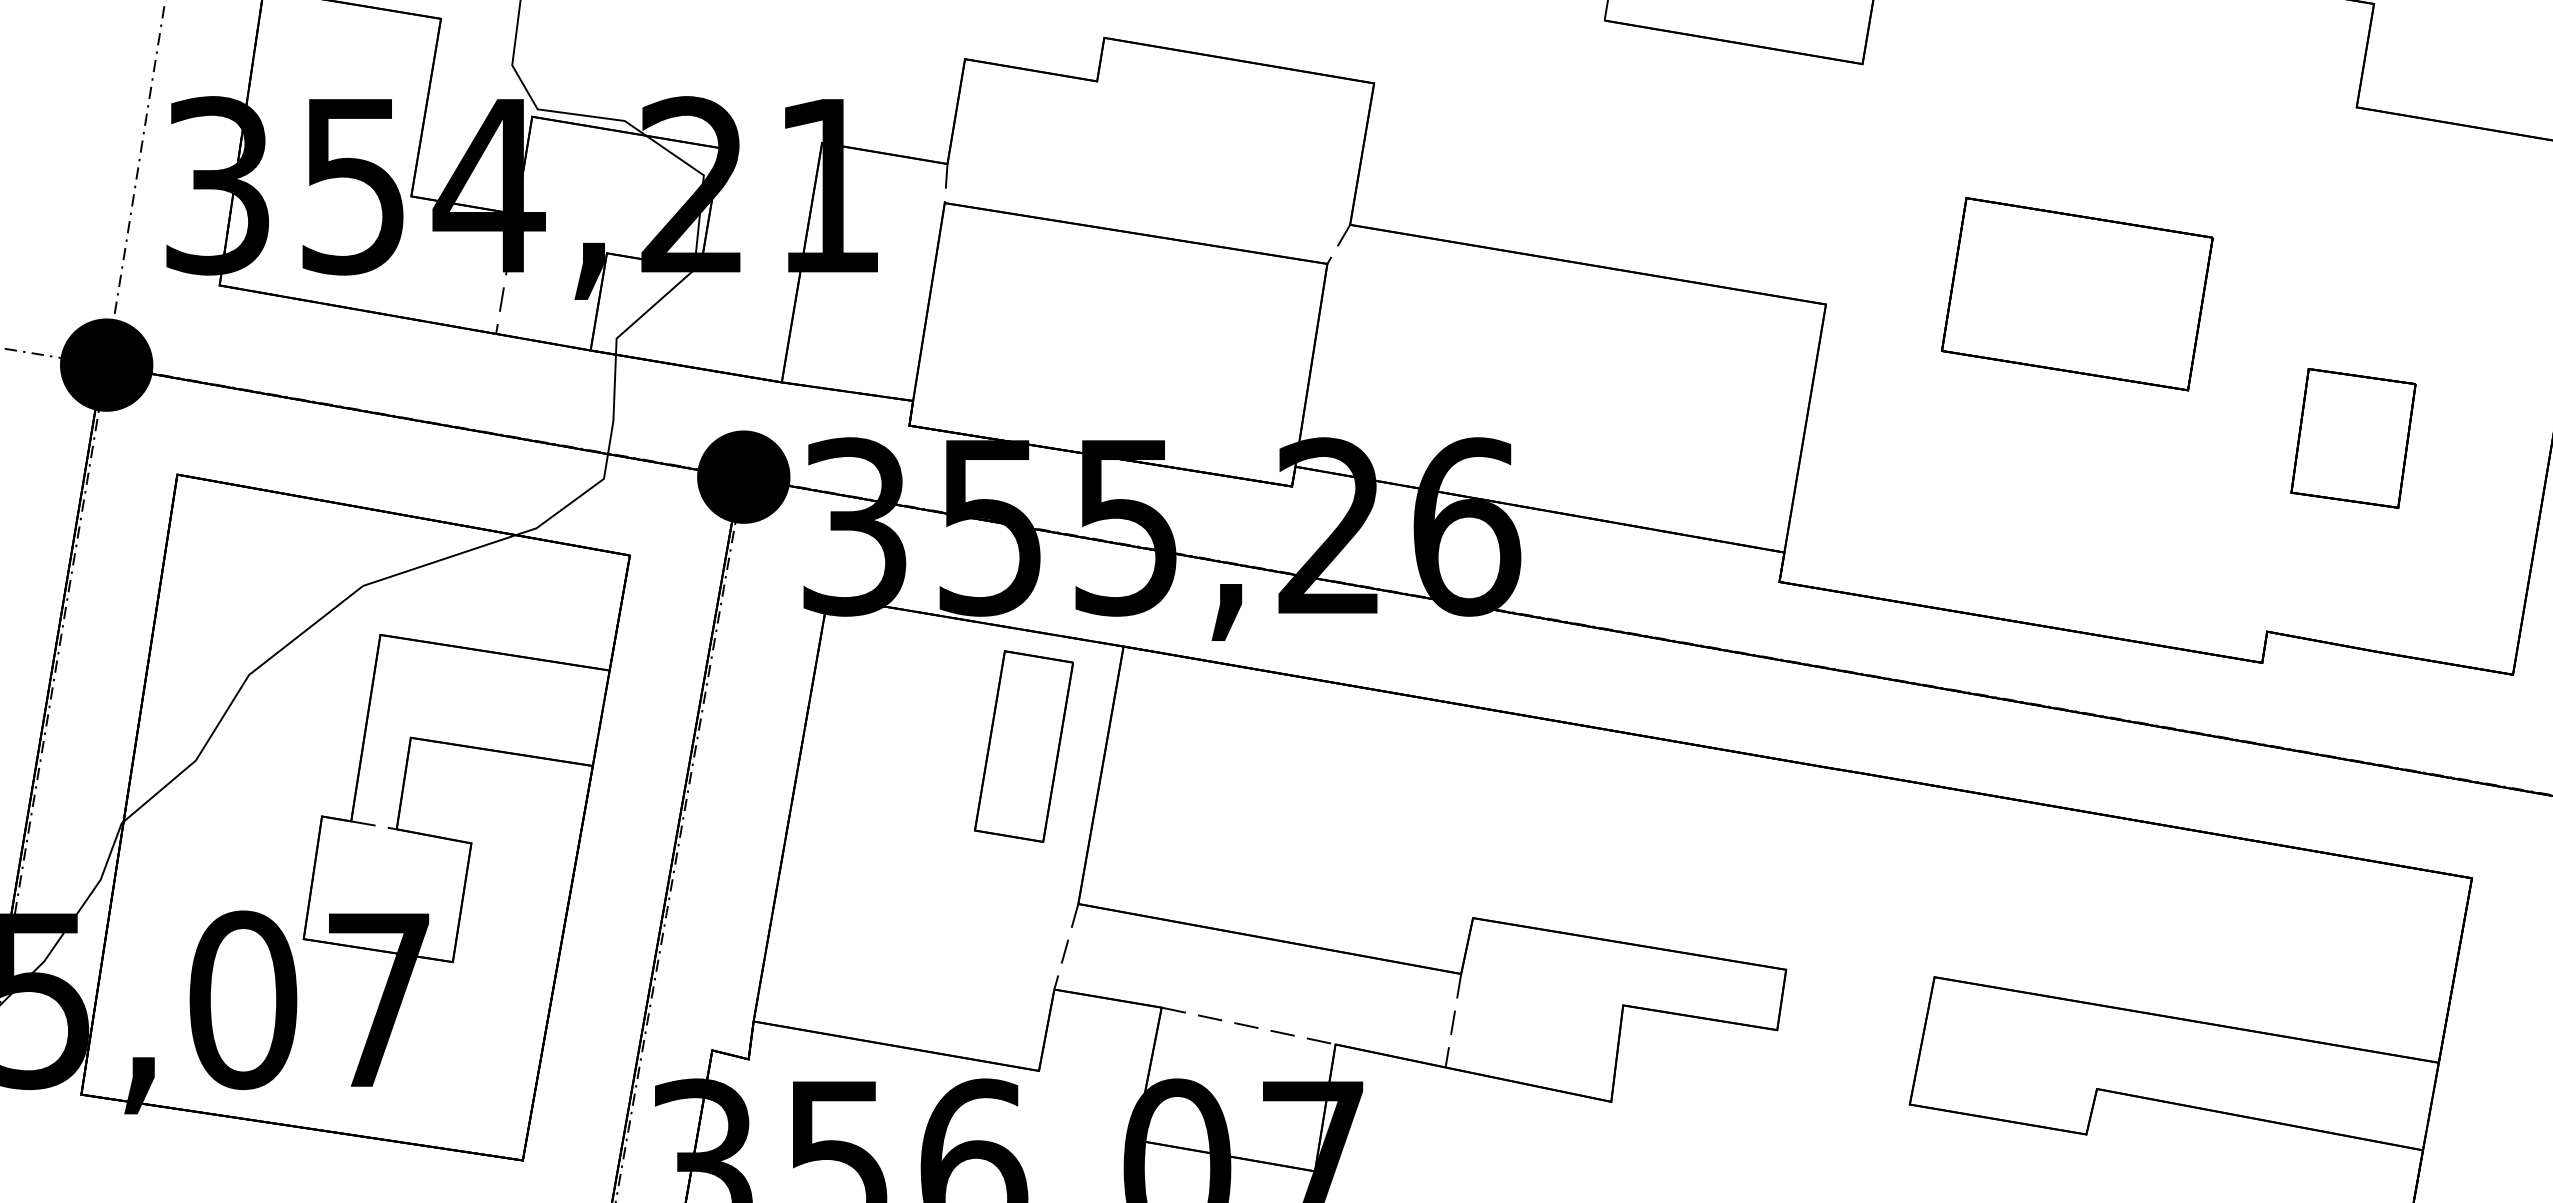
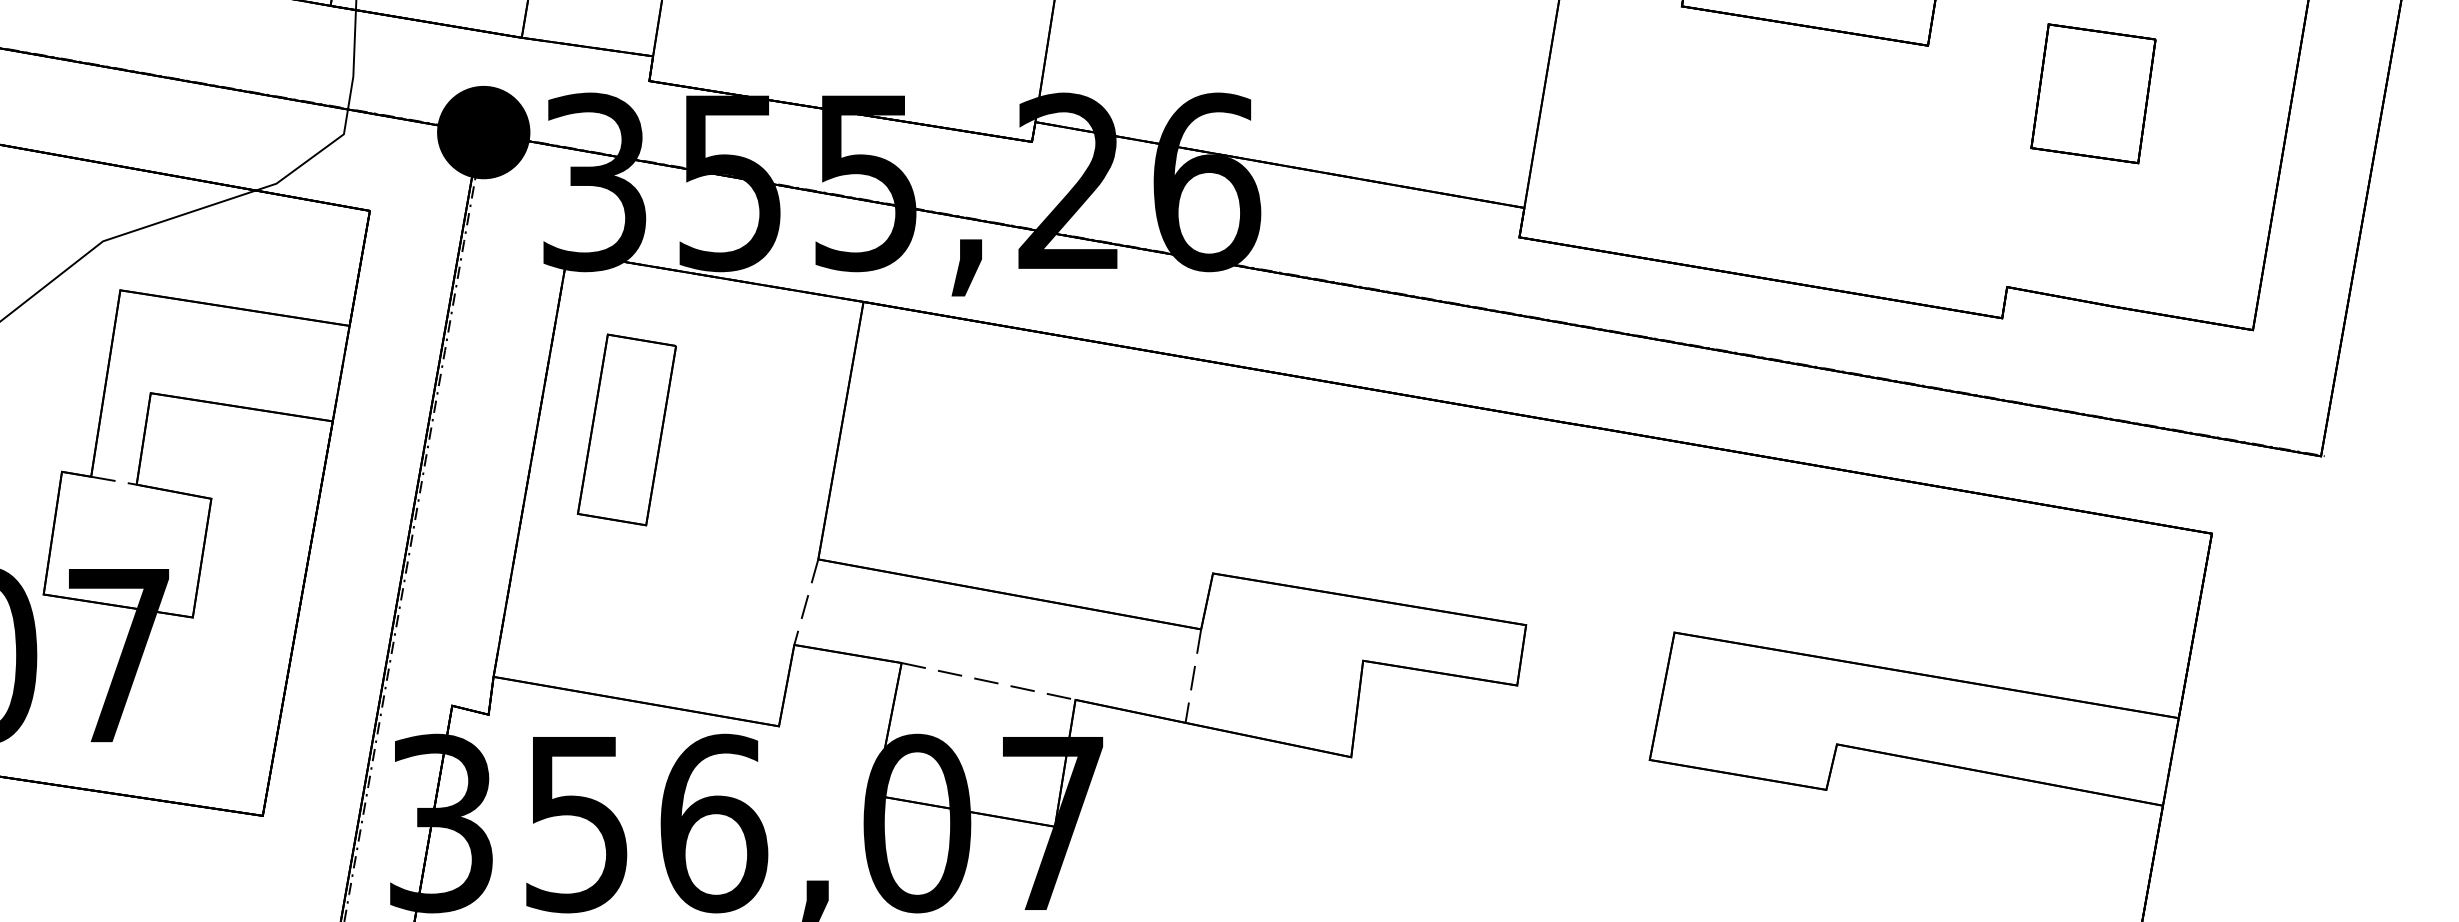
part: (1023, 746) -> (626, 429), moved

